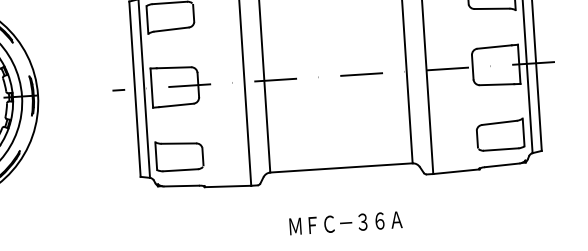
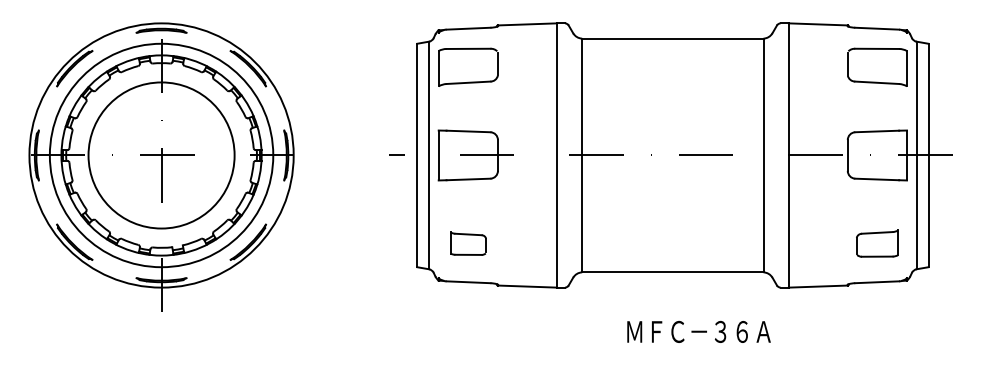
part: (500, 134) -> (877, 243), size x0.7
part: (179, 155) -> (468, 243), size x0.6
text: (345, 222) -> (698, 331), moved

